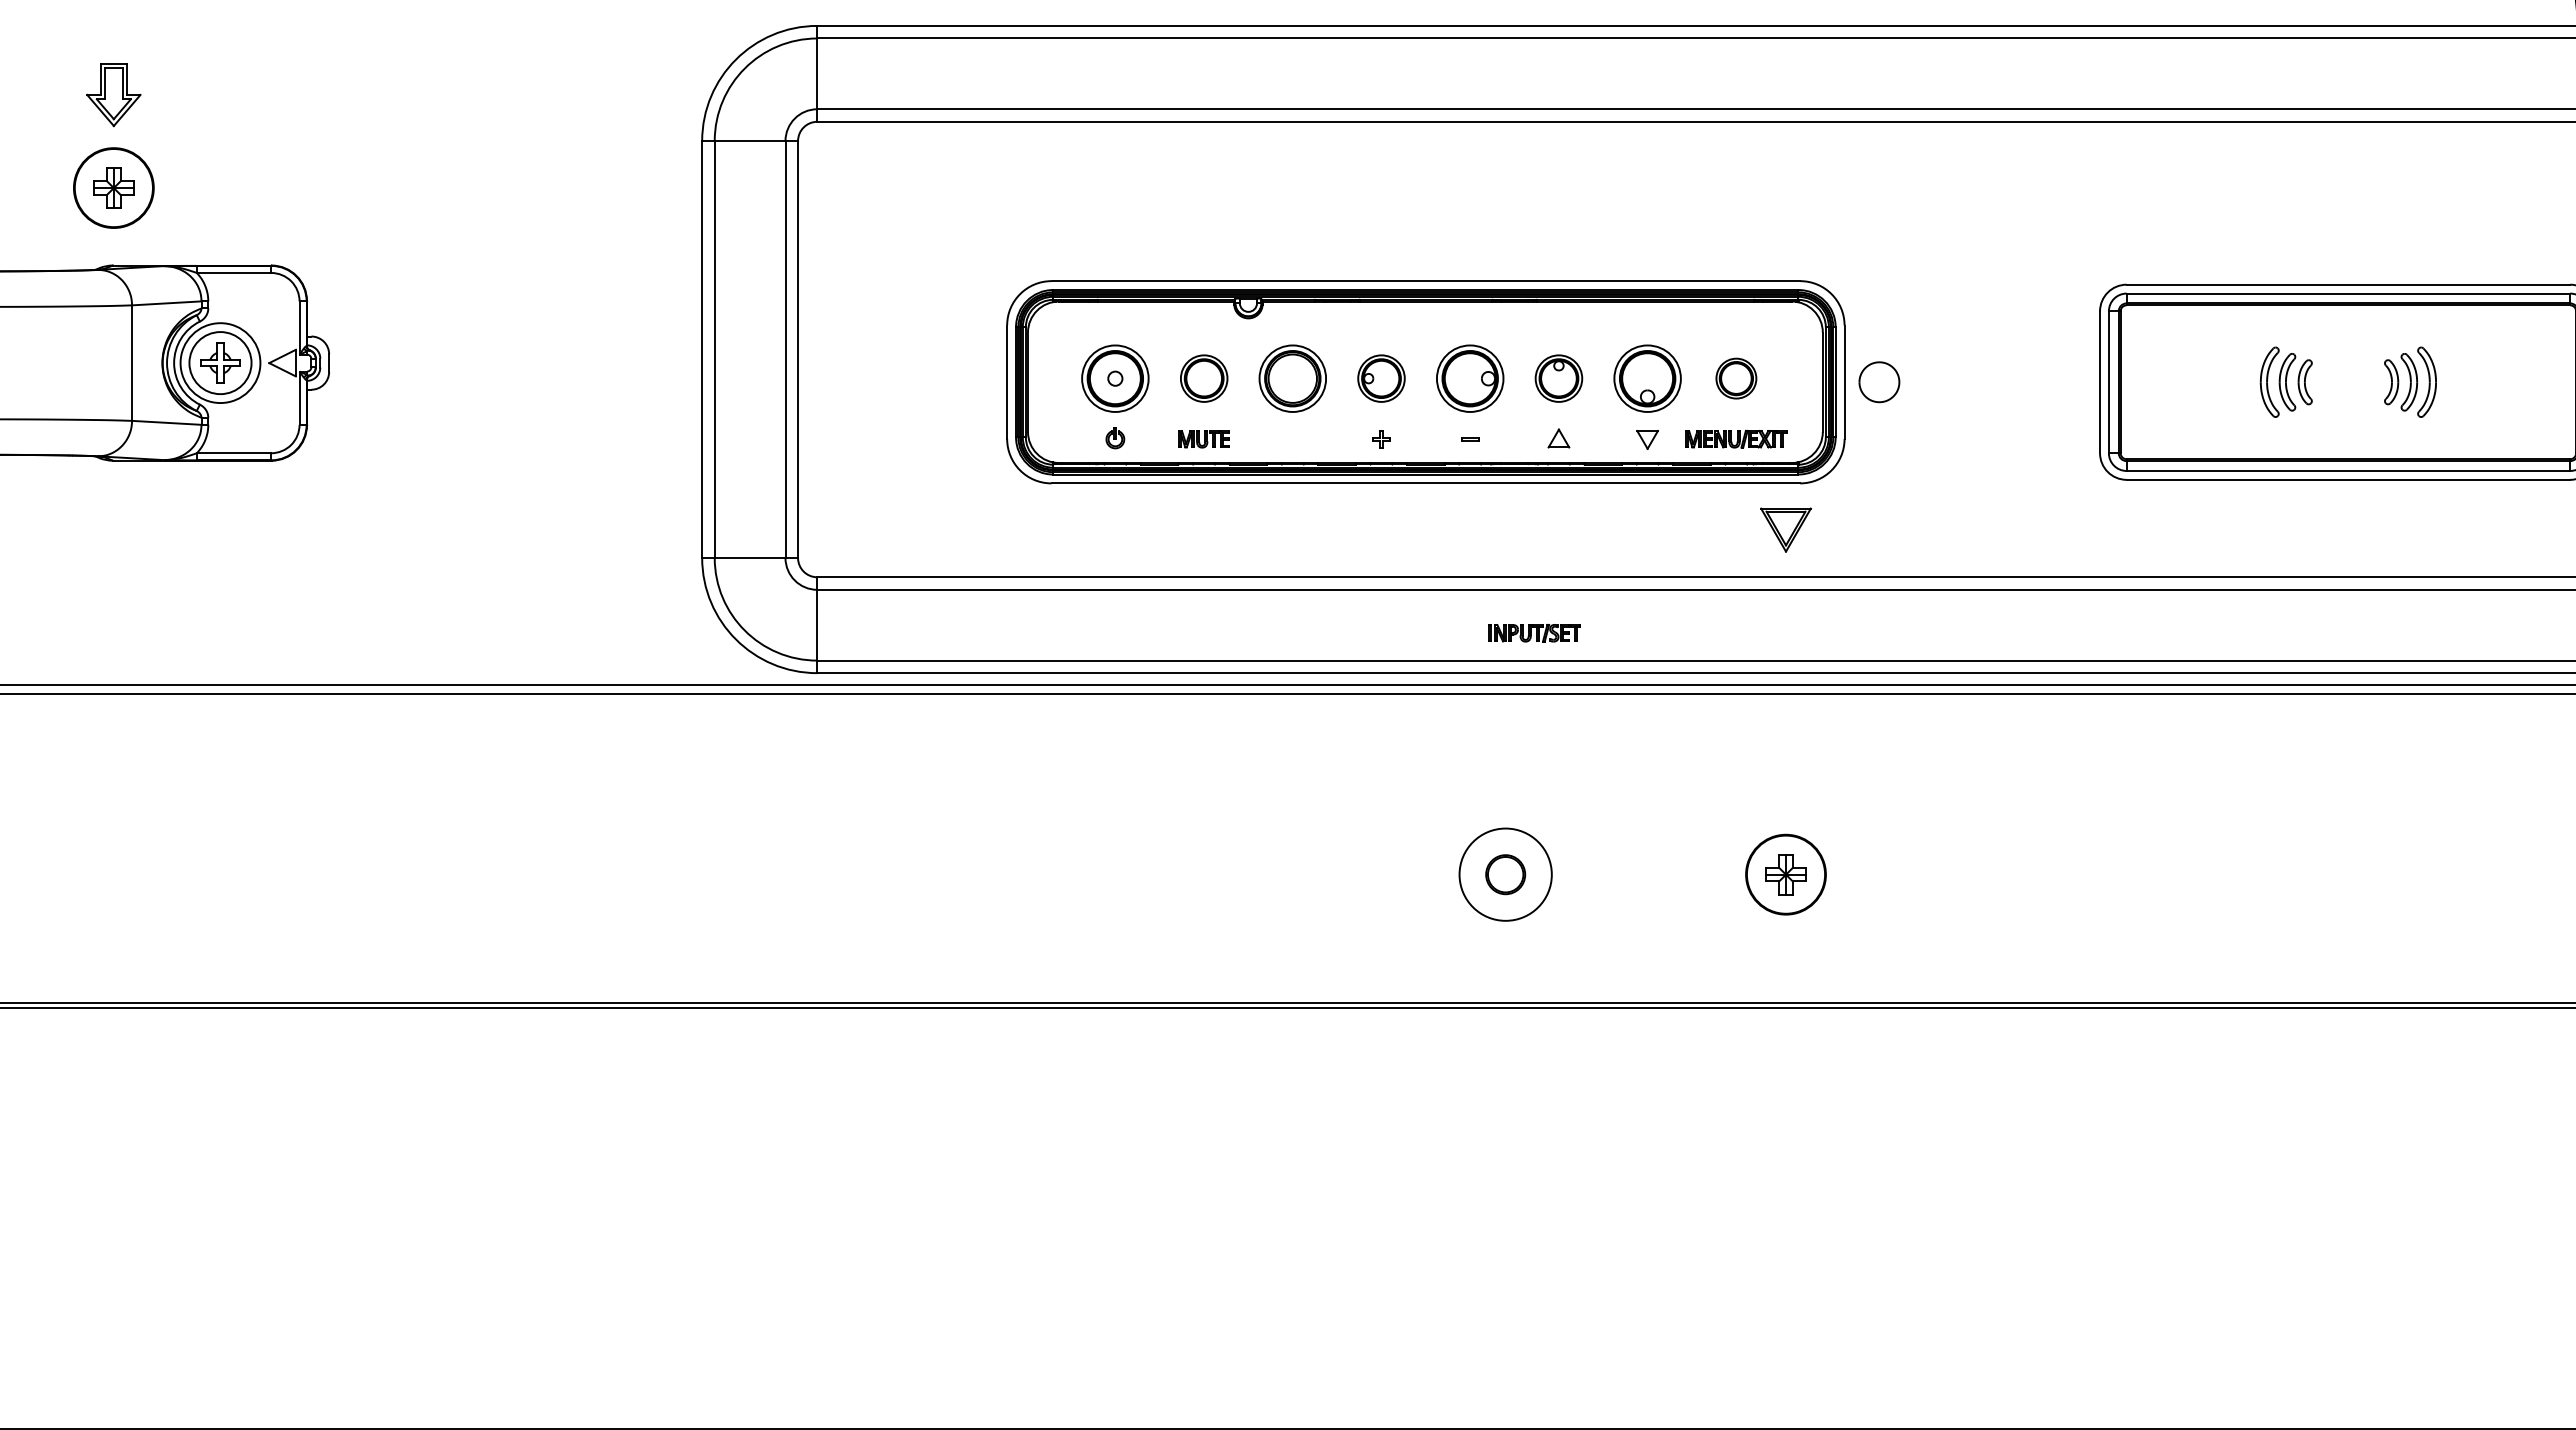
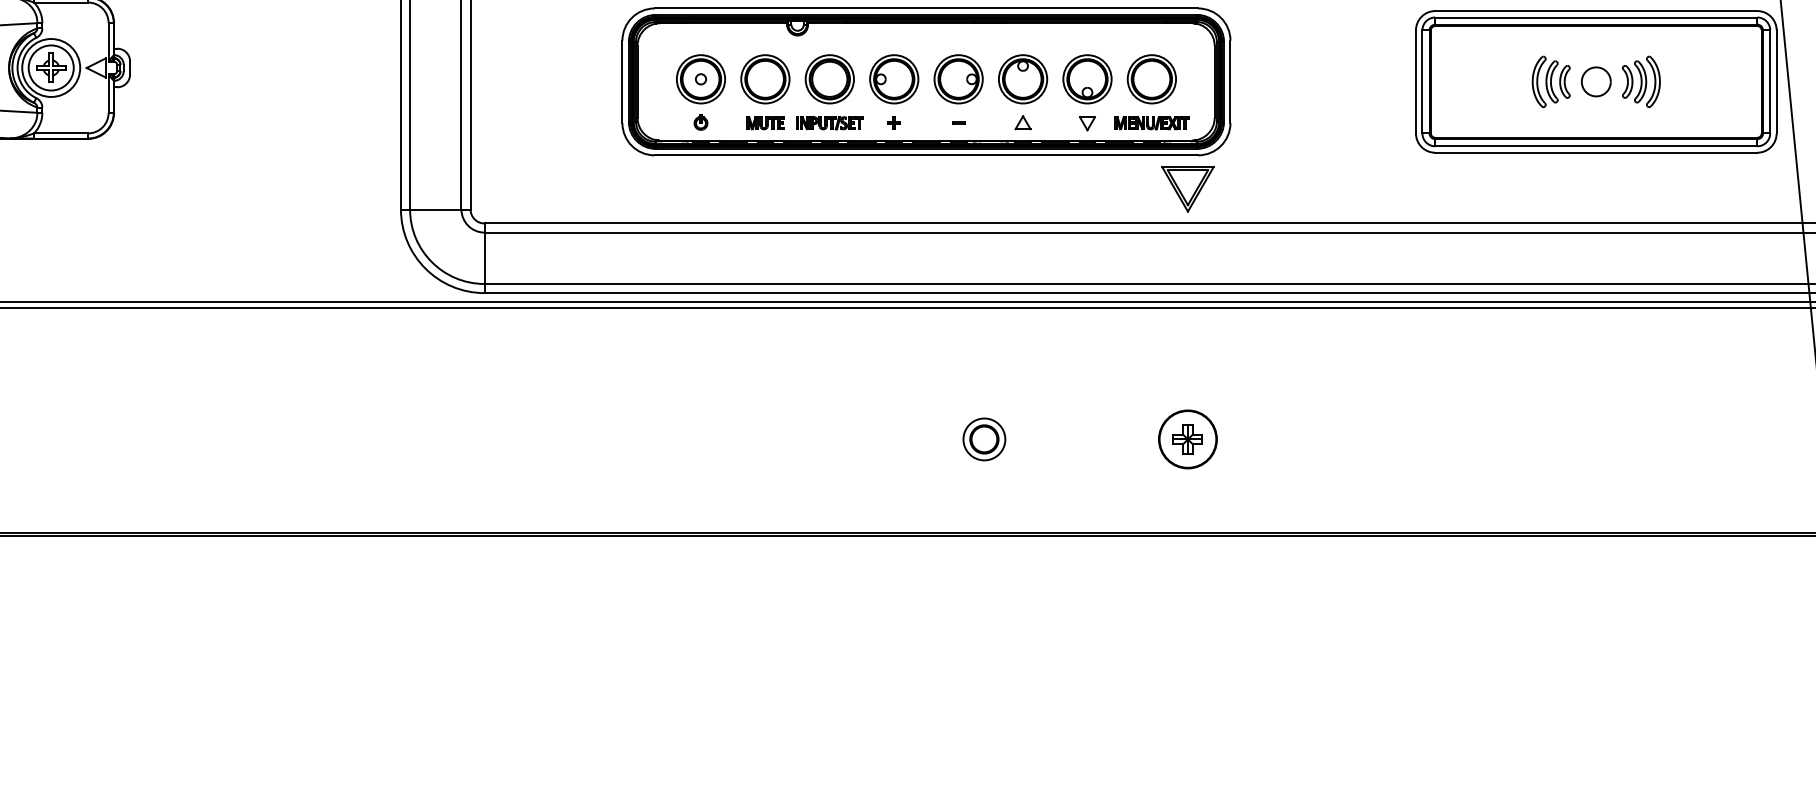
part: (1204, 378) -> (765, 79), size x1.43
part: (1381, 378) -> (894, 79), size x1.43
part: (1558, 378) -> (1022, 79), size x1.43
part: (1736, 378) -> (1152, 79), size x1.67
part: (1879, 382) -> (1596, 82), moved
part: (1785, 529) -> (1187, 188), size x1.43
part: (1534, 633) -> (829, 123), moved
circle: (1505, 874) -> (984, 439), size x0.62

